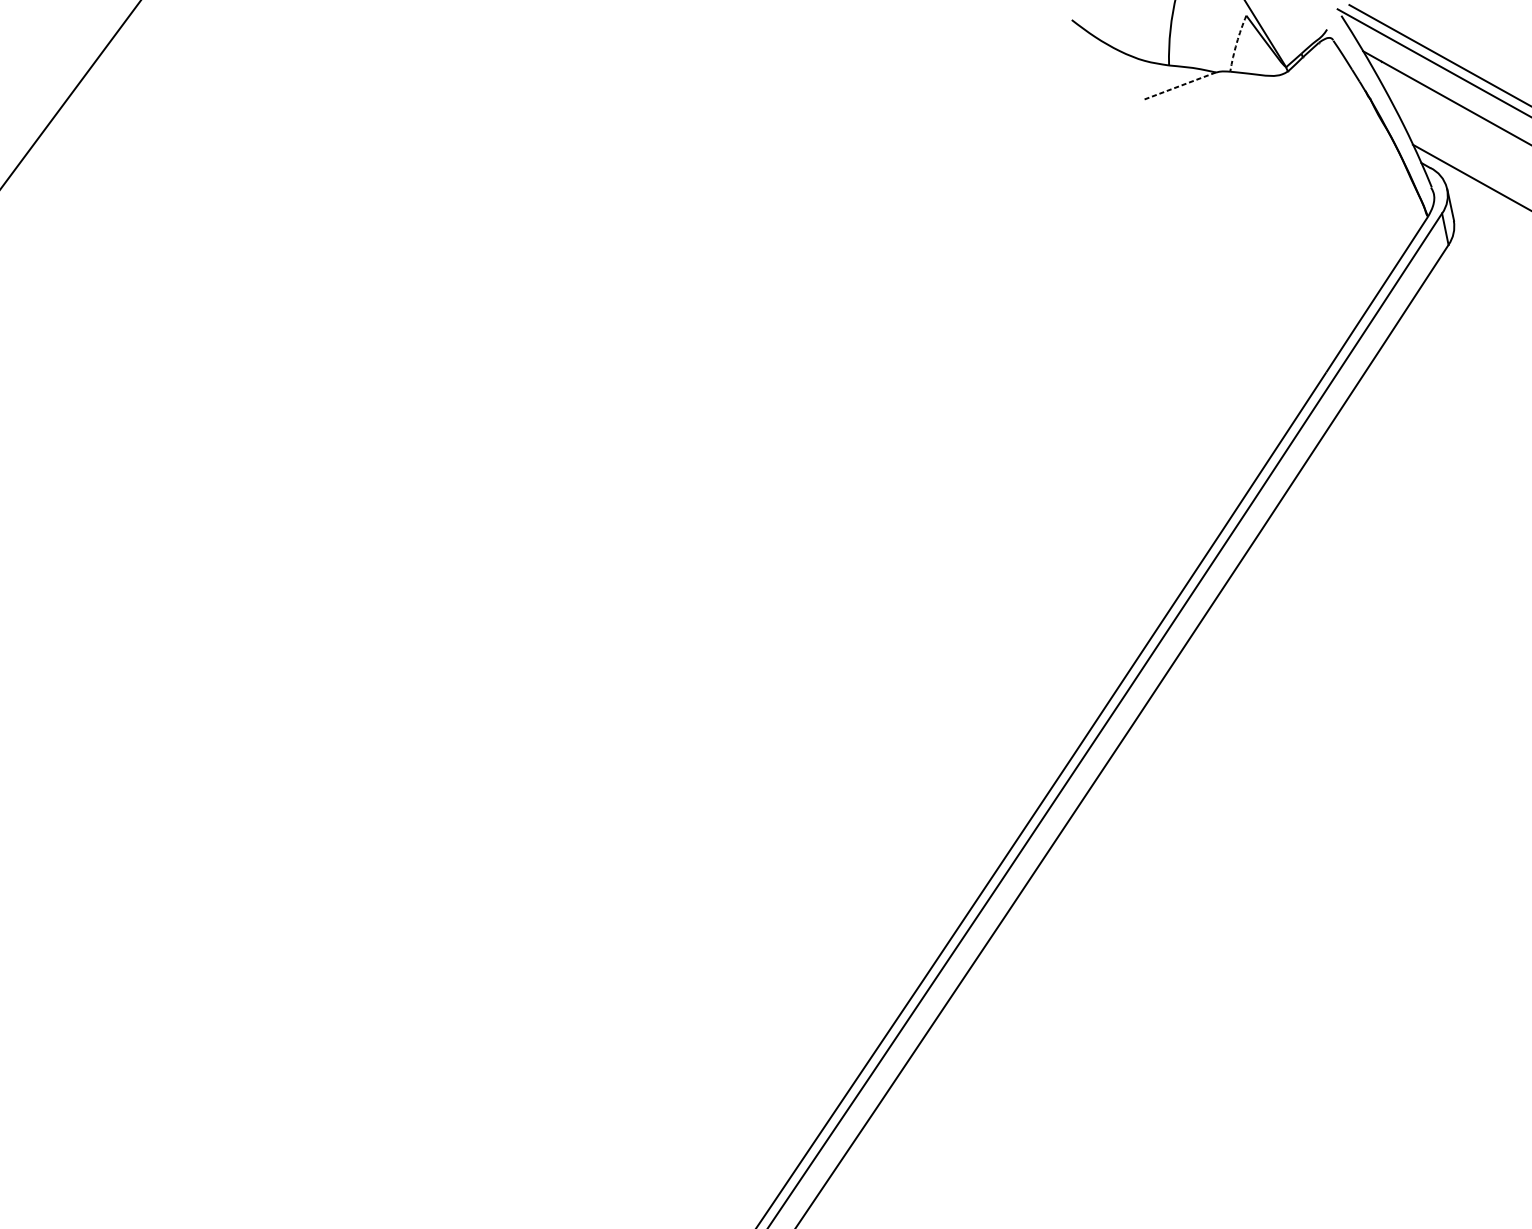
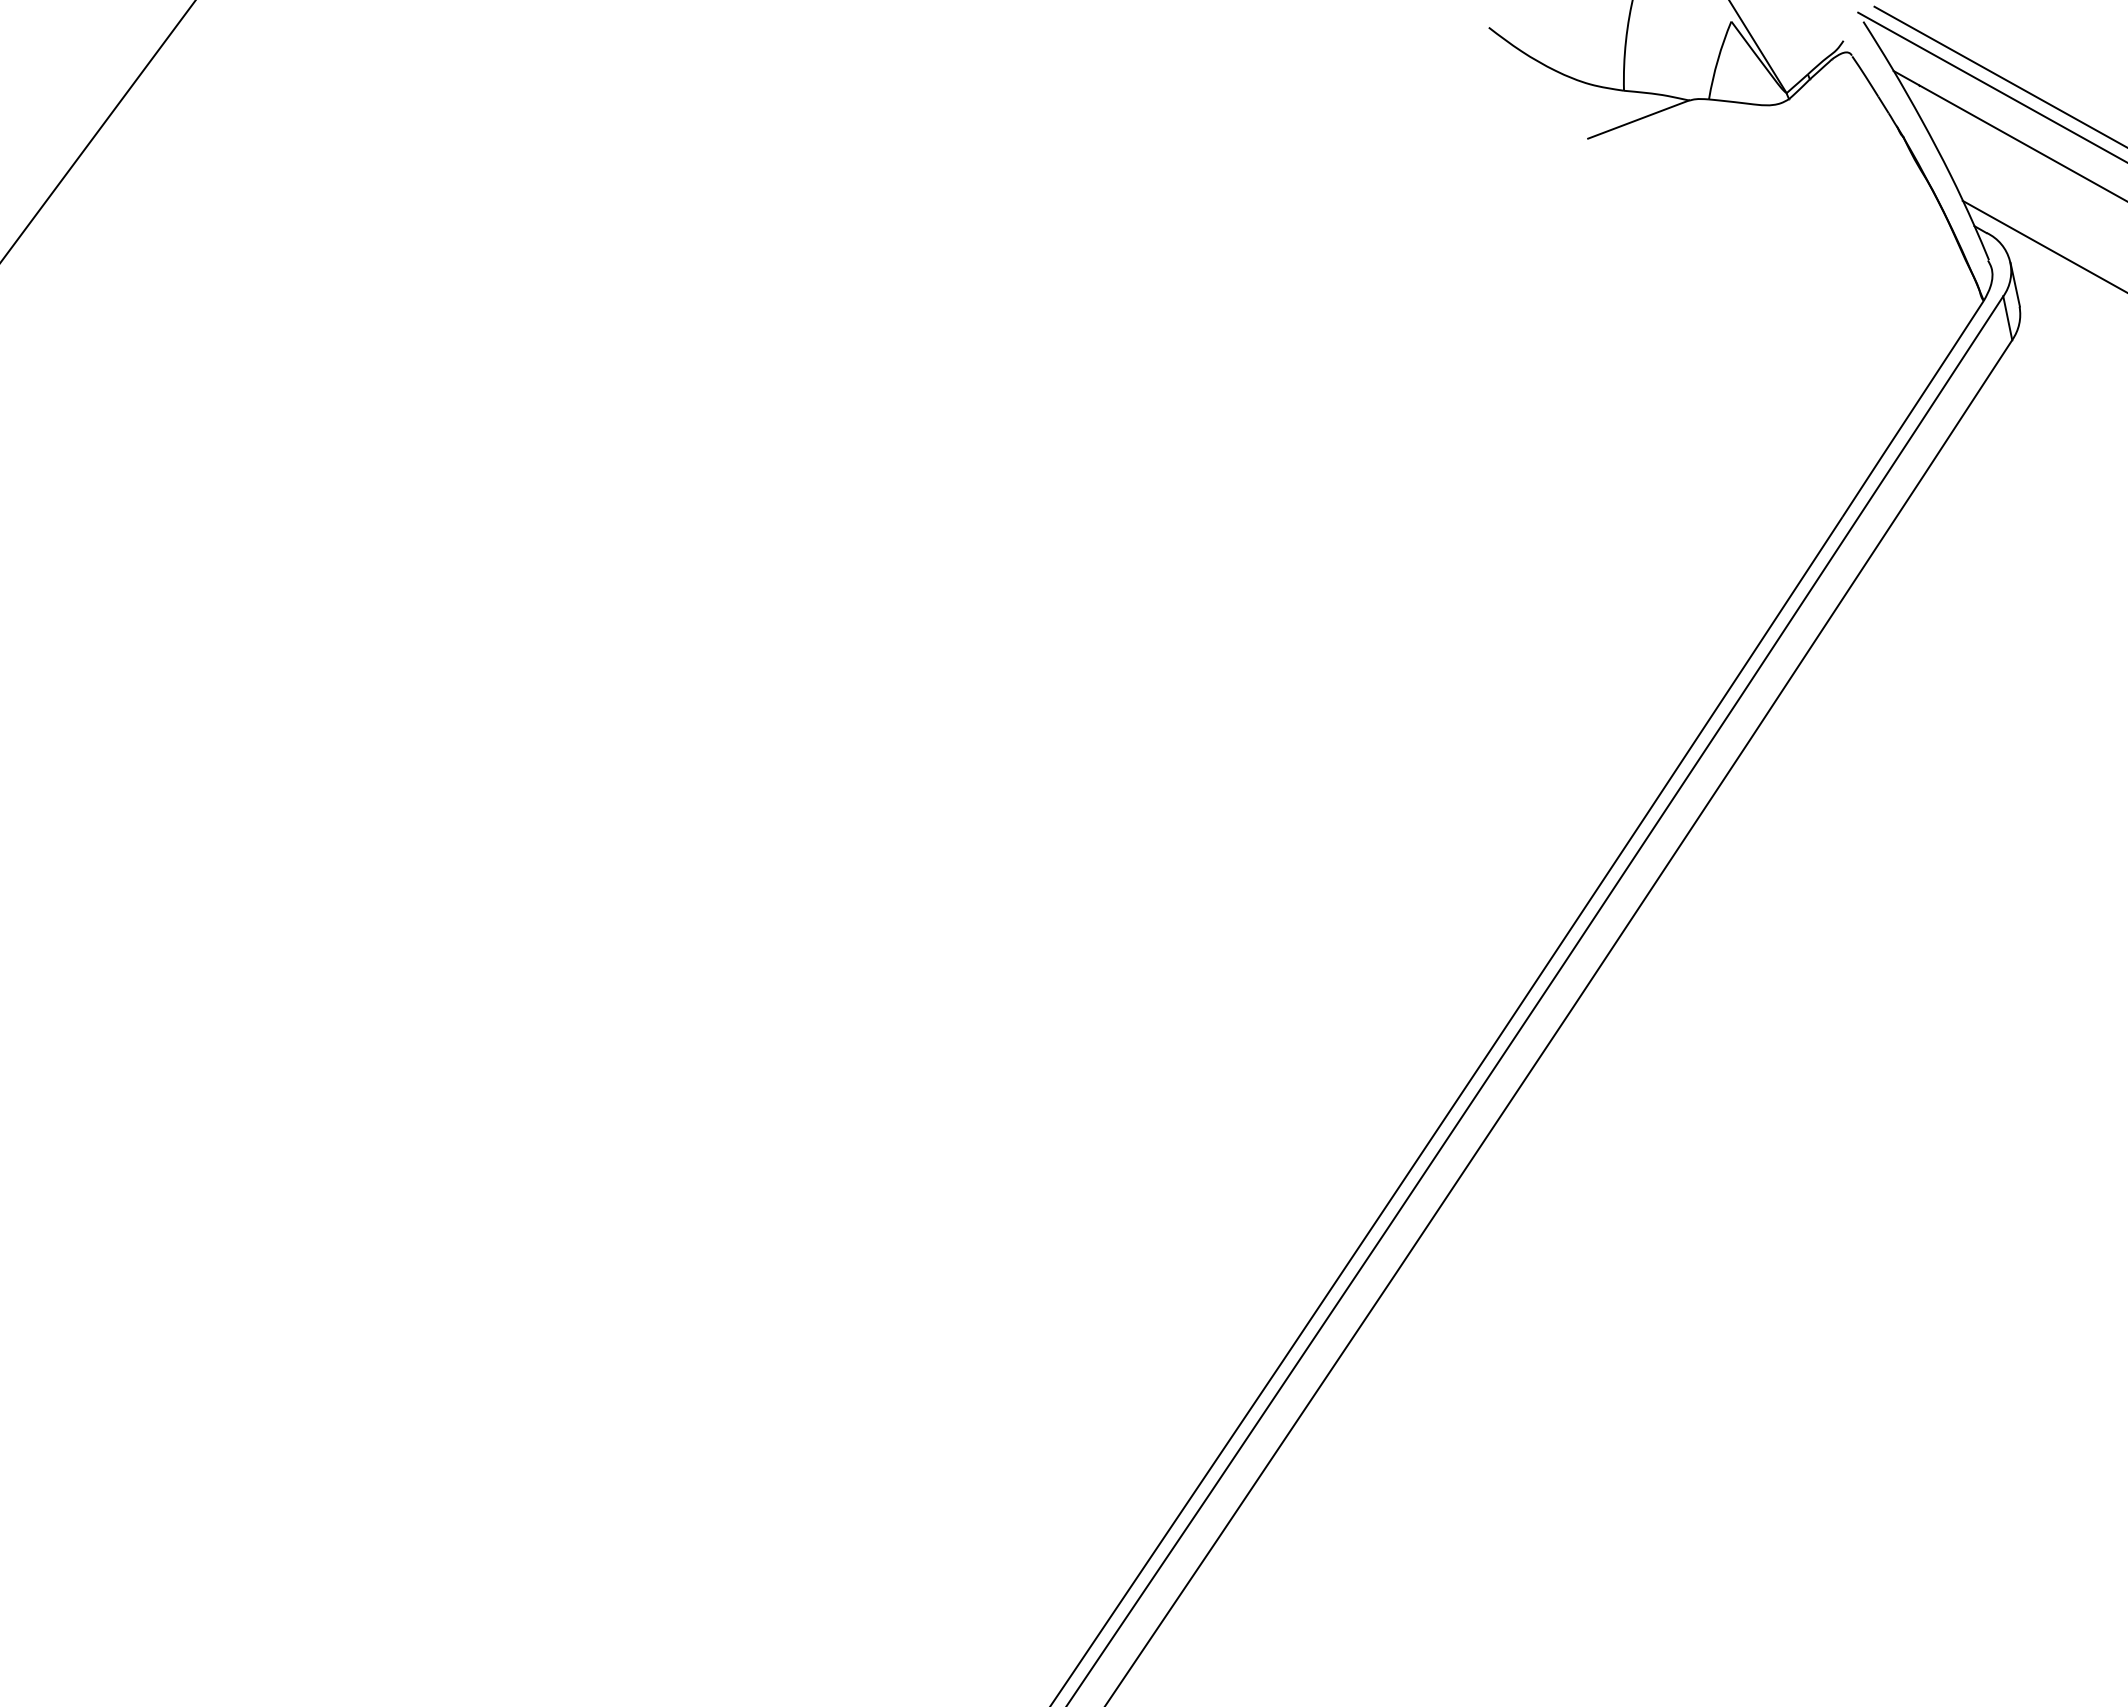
arc: (1236, 42) -> (1717, 59), dashed -> solid
line: (1179, 86) -> (1638, 119), dashed -> solid

